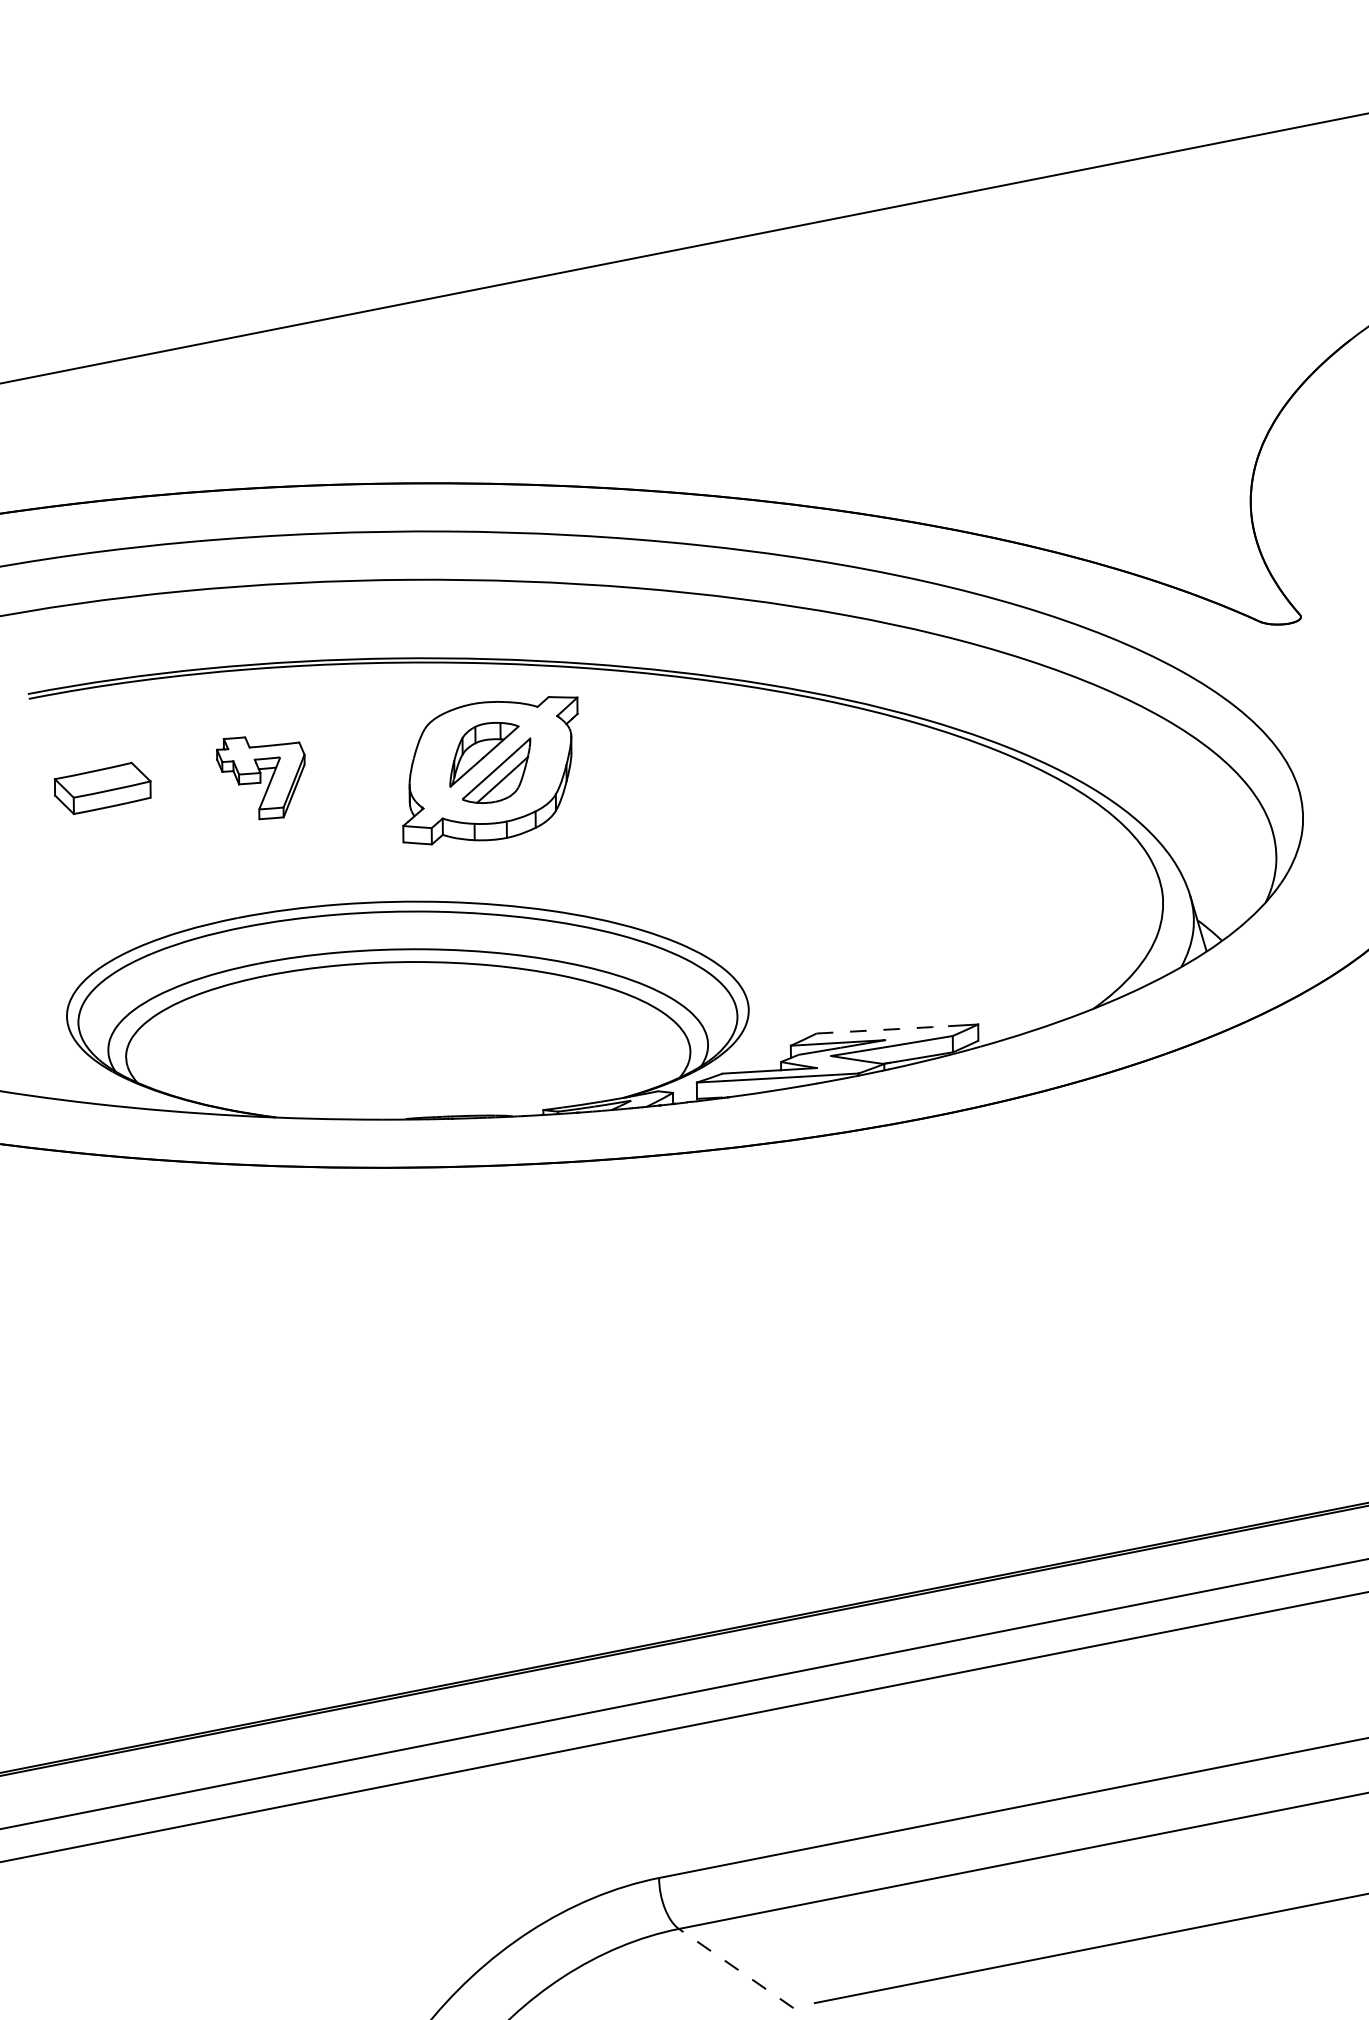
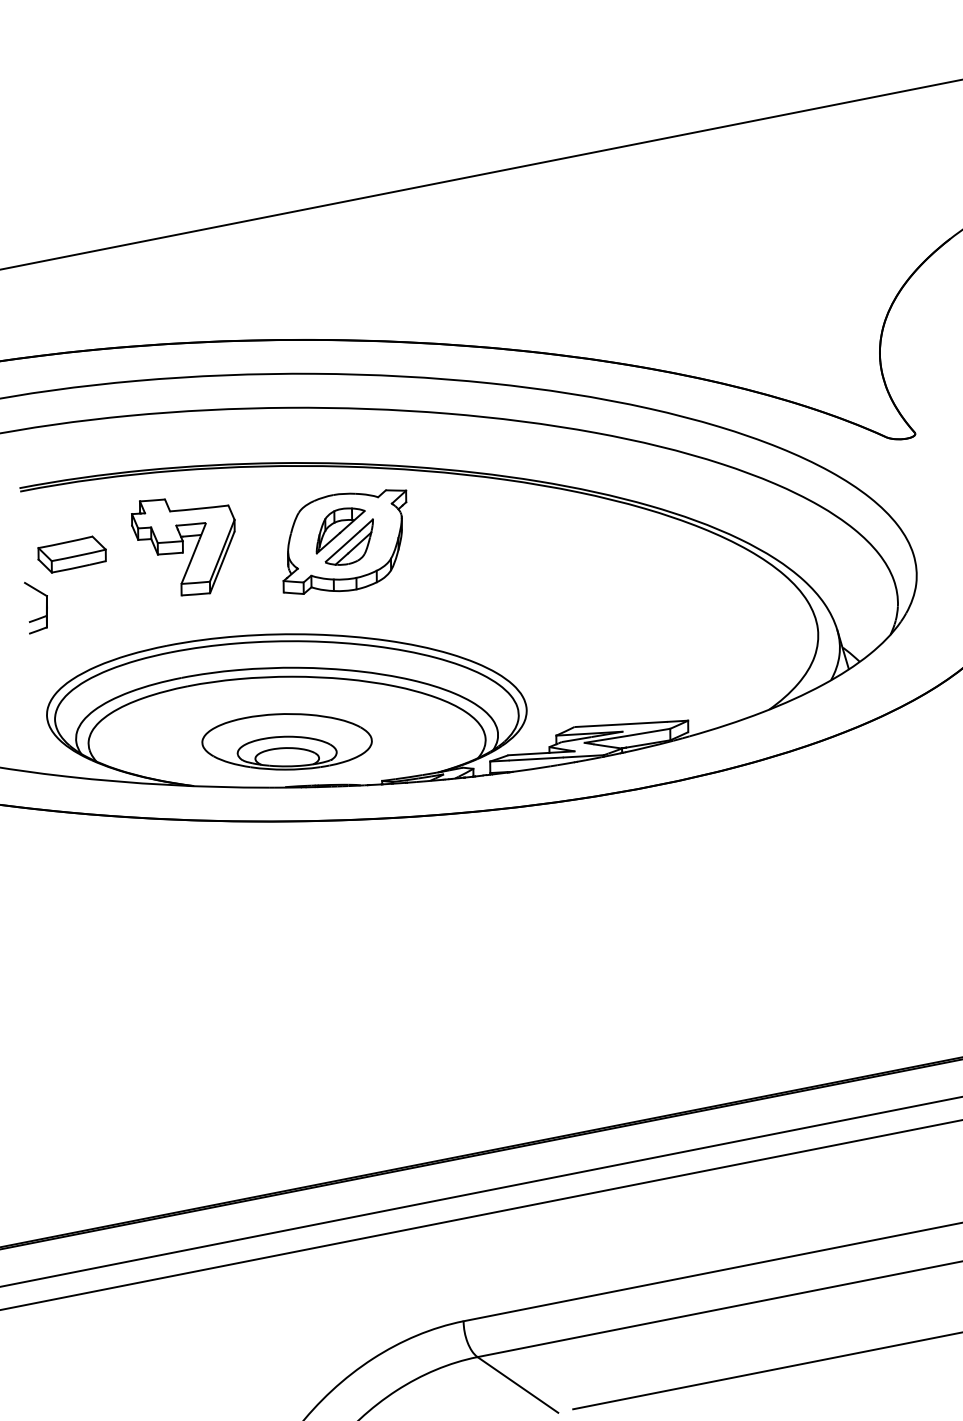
part: (260, 778) -> (183, 547), size x1.67
part: (56, 877) -> (39, 617), added
arc: (883, 1029) -> (621, 724), dashed -> solid
part: (407, 1054) -> (286, 741), added
line: (735, 1967) -> (517, 1384), dashed -> solid

